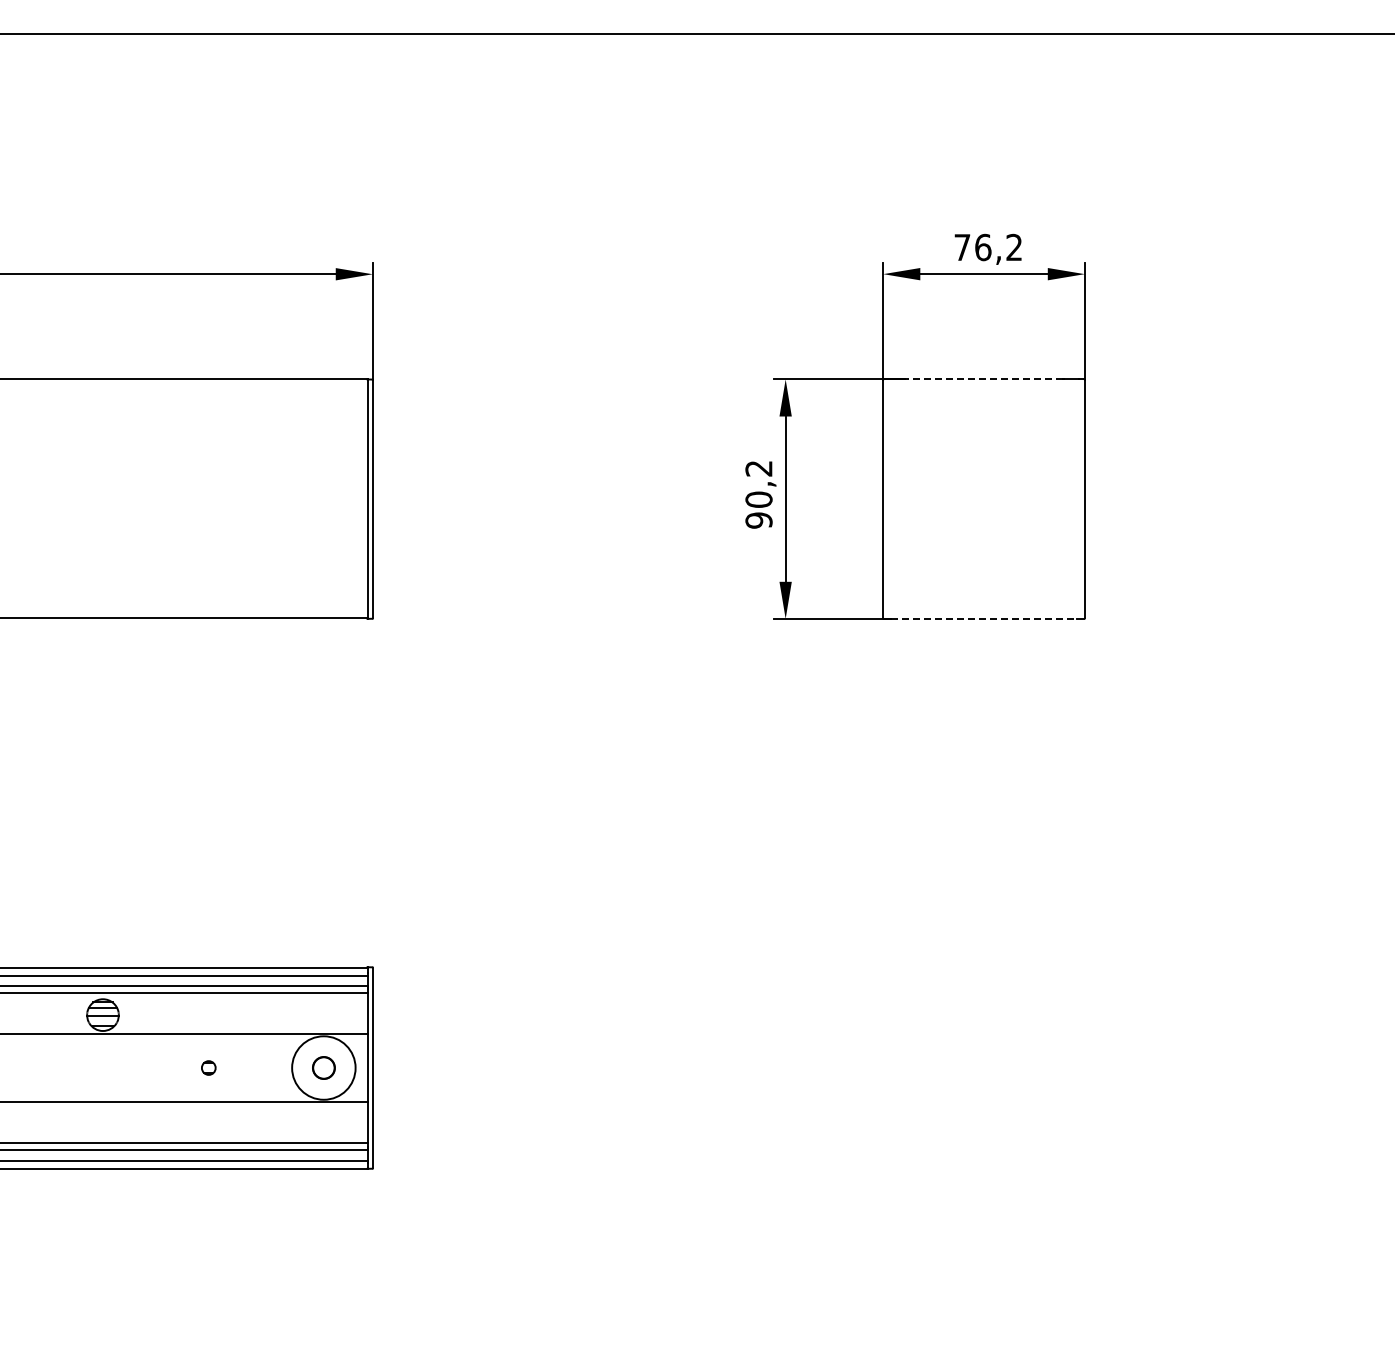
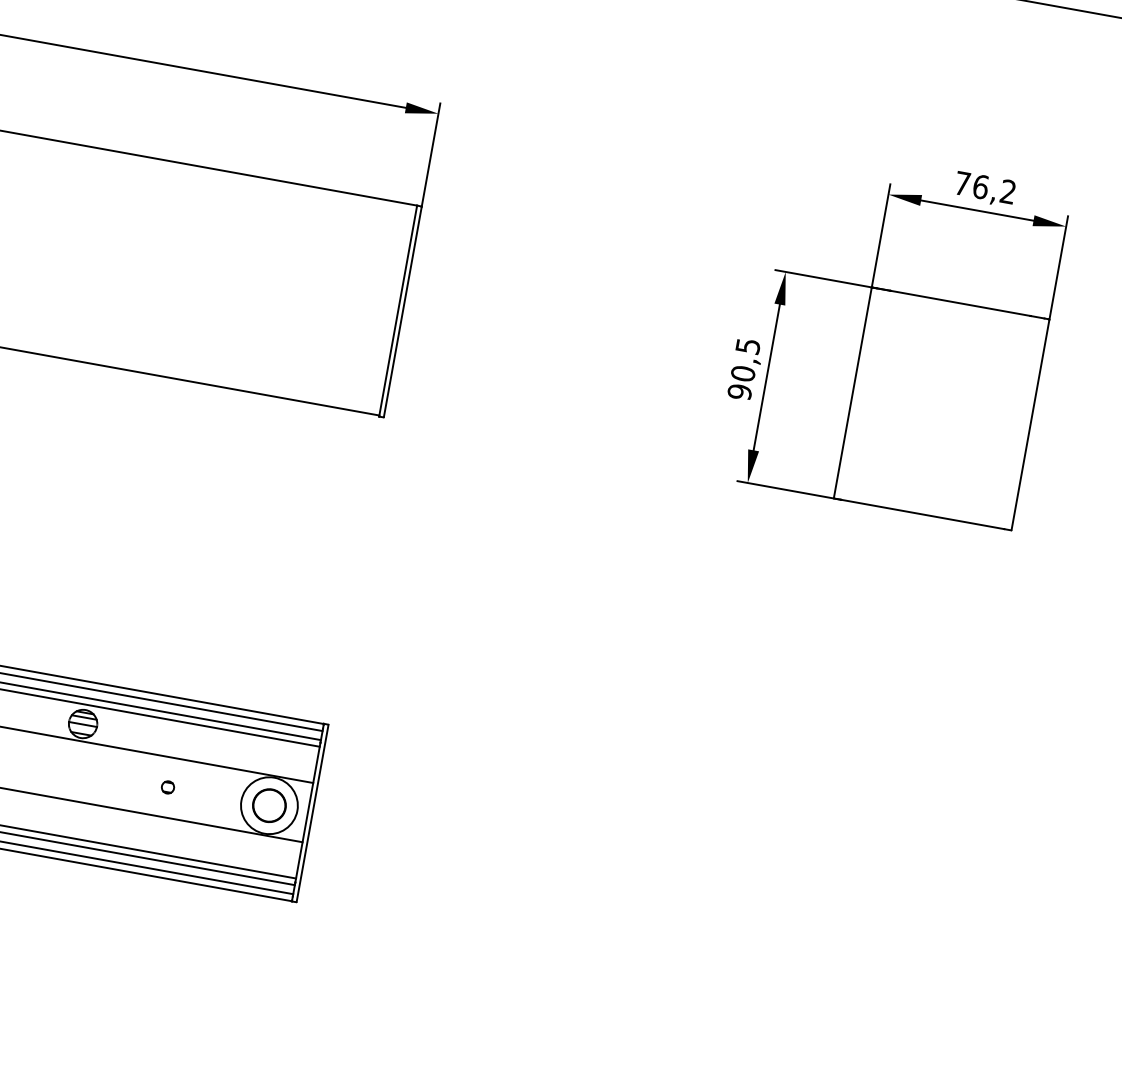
line: (983, 379) -> (960, 303), dashed -> solid
text: (758, 468) -> (747, 346), 90,2 -> 90,5
line: (984, 618) -> (923, 514), dashed -> solid
part: (323, 1067) -> (269, 805), size x1.67

